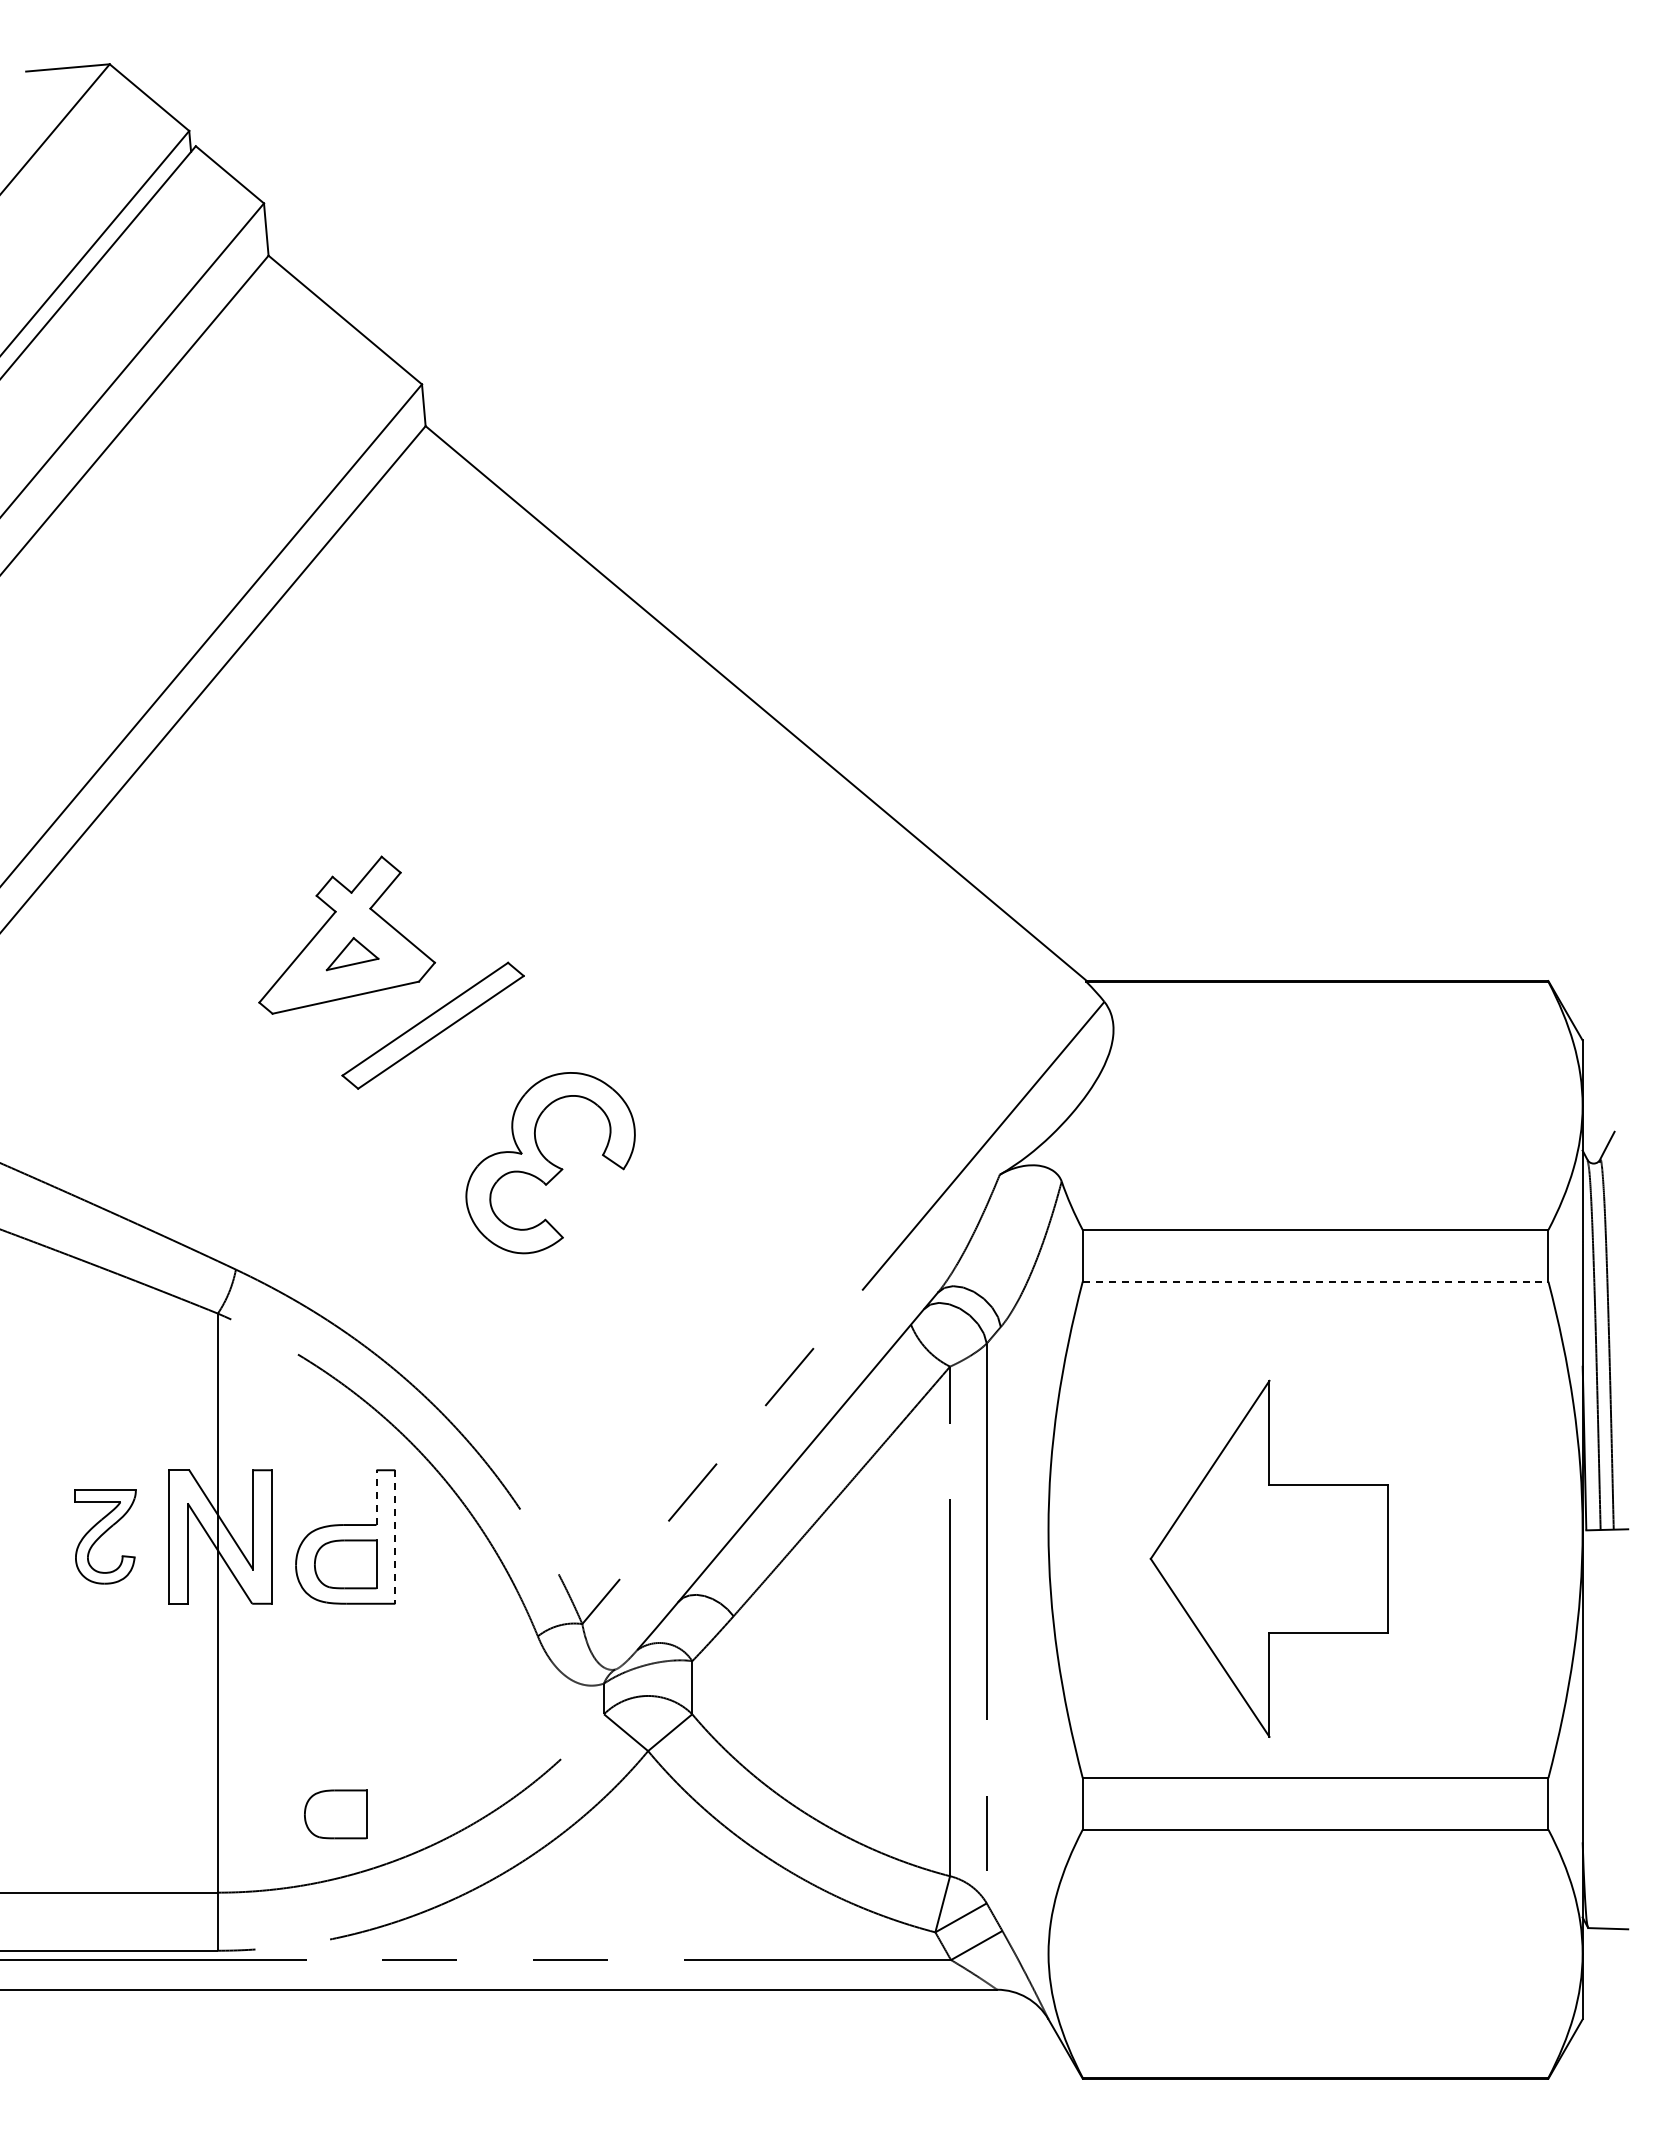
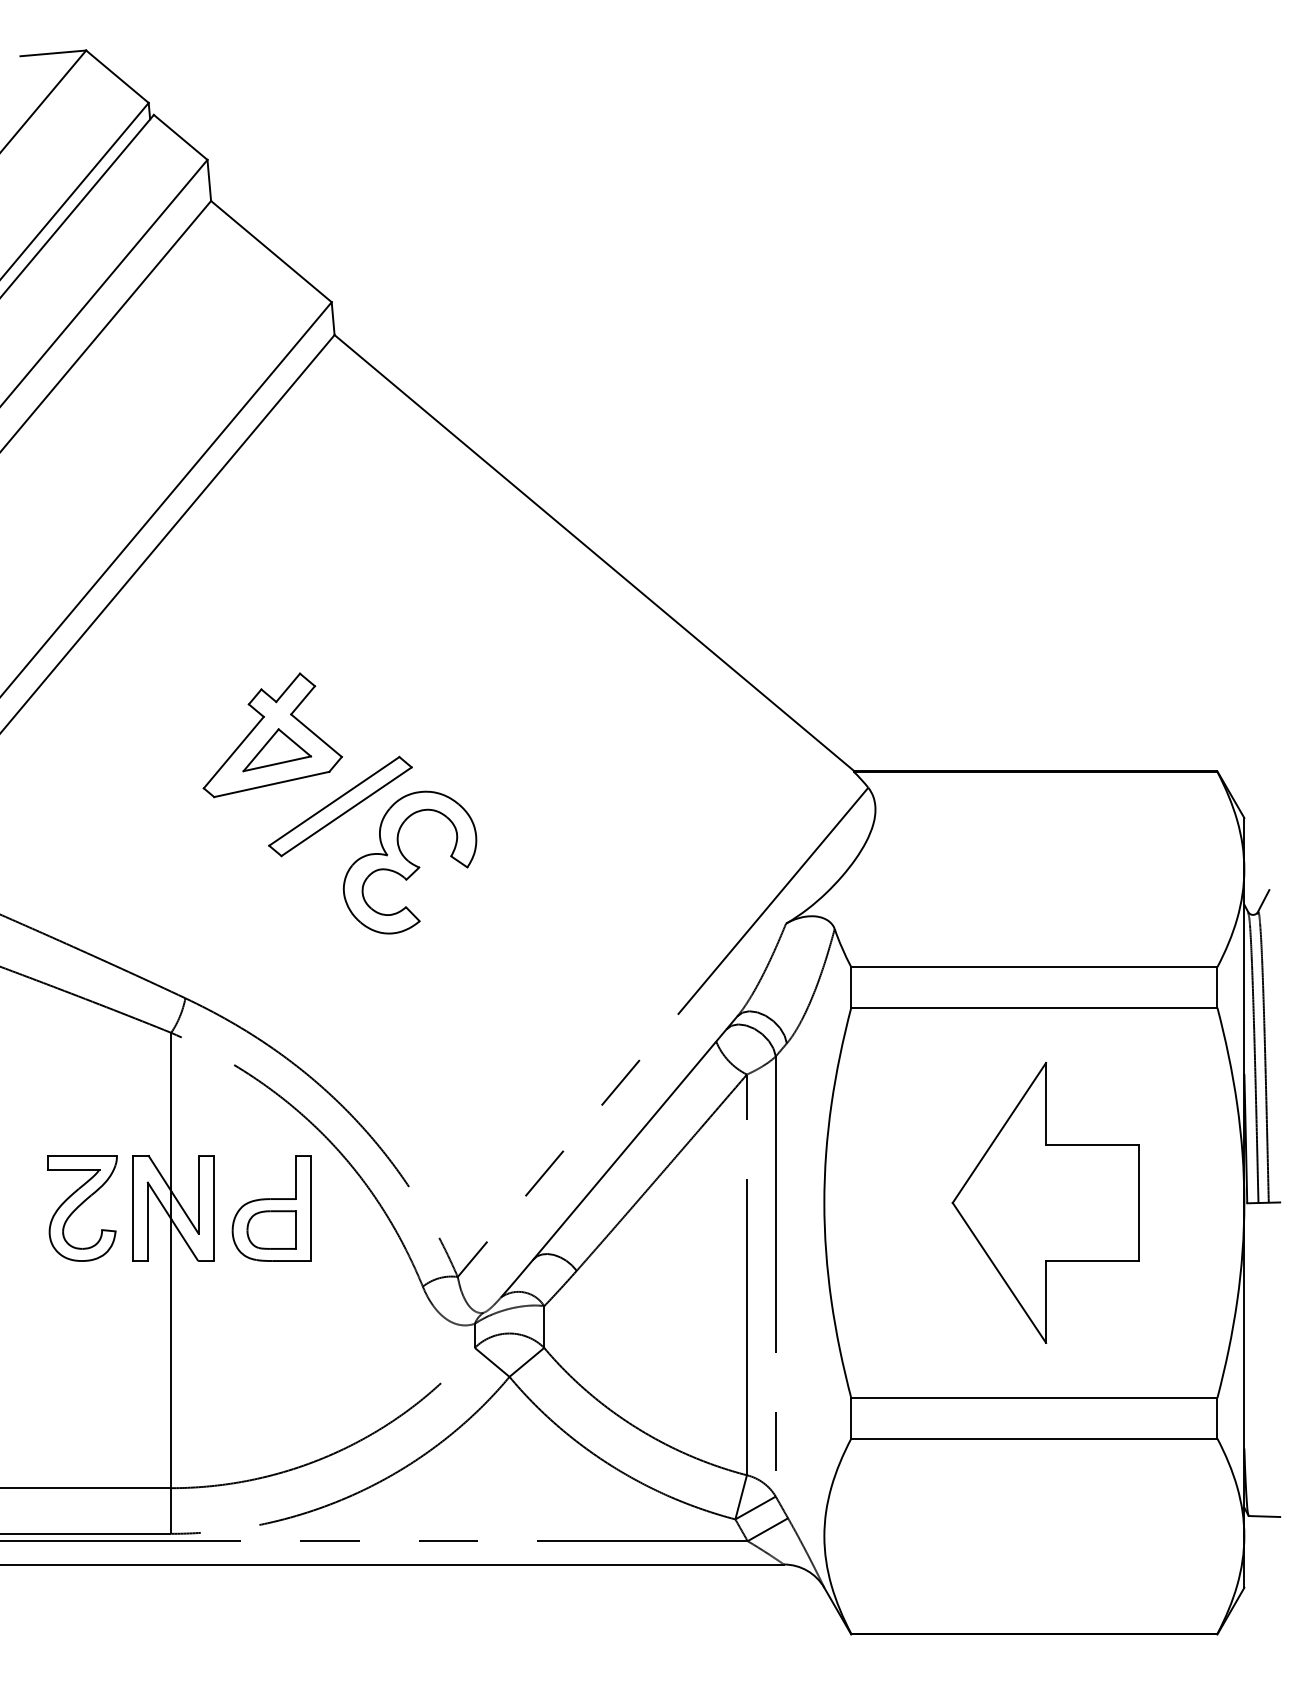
part: (352, 953) -> (277, 749), size x1.67
part: (550, 1163) -> (409, 862), moved
line: (1315, 1281) -> (1034, 1007), dashed -> solid
line: (376, 1497) -> (295, 1177), dashed -> solid
part: (105, 1536) -> (82, 1208), size x1.43
line: (395, 1537) -> (310, 1208), dashed -> solid
part: (1268, 1558) -> (1045, 1202), moved
part: (335, 1814) -> (263, 1426), removed

